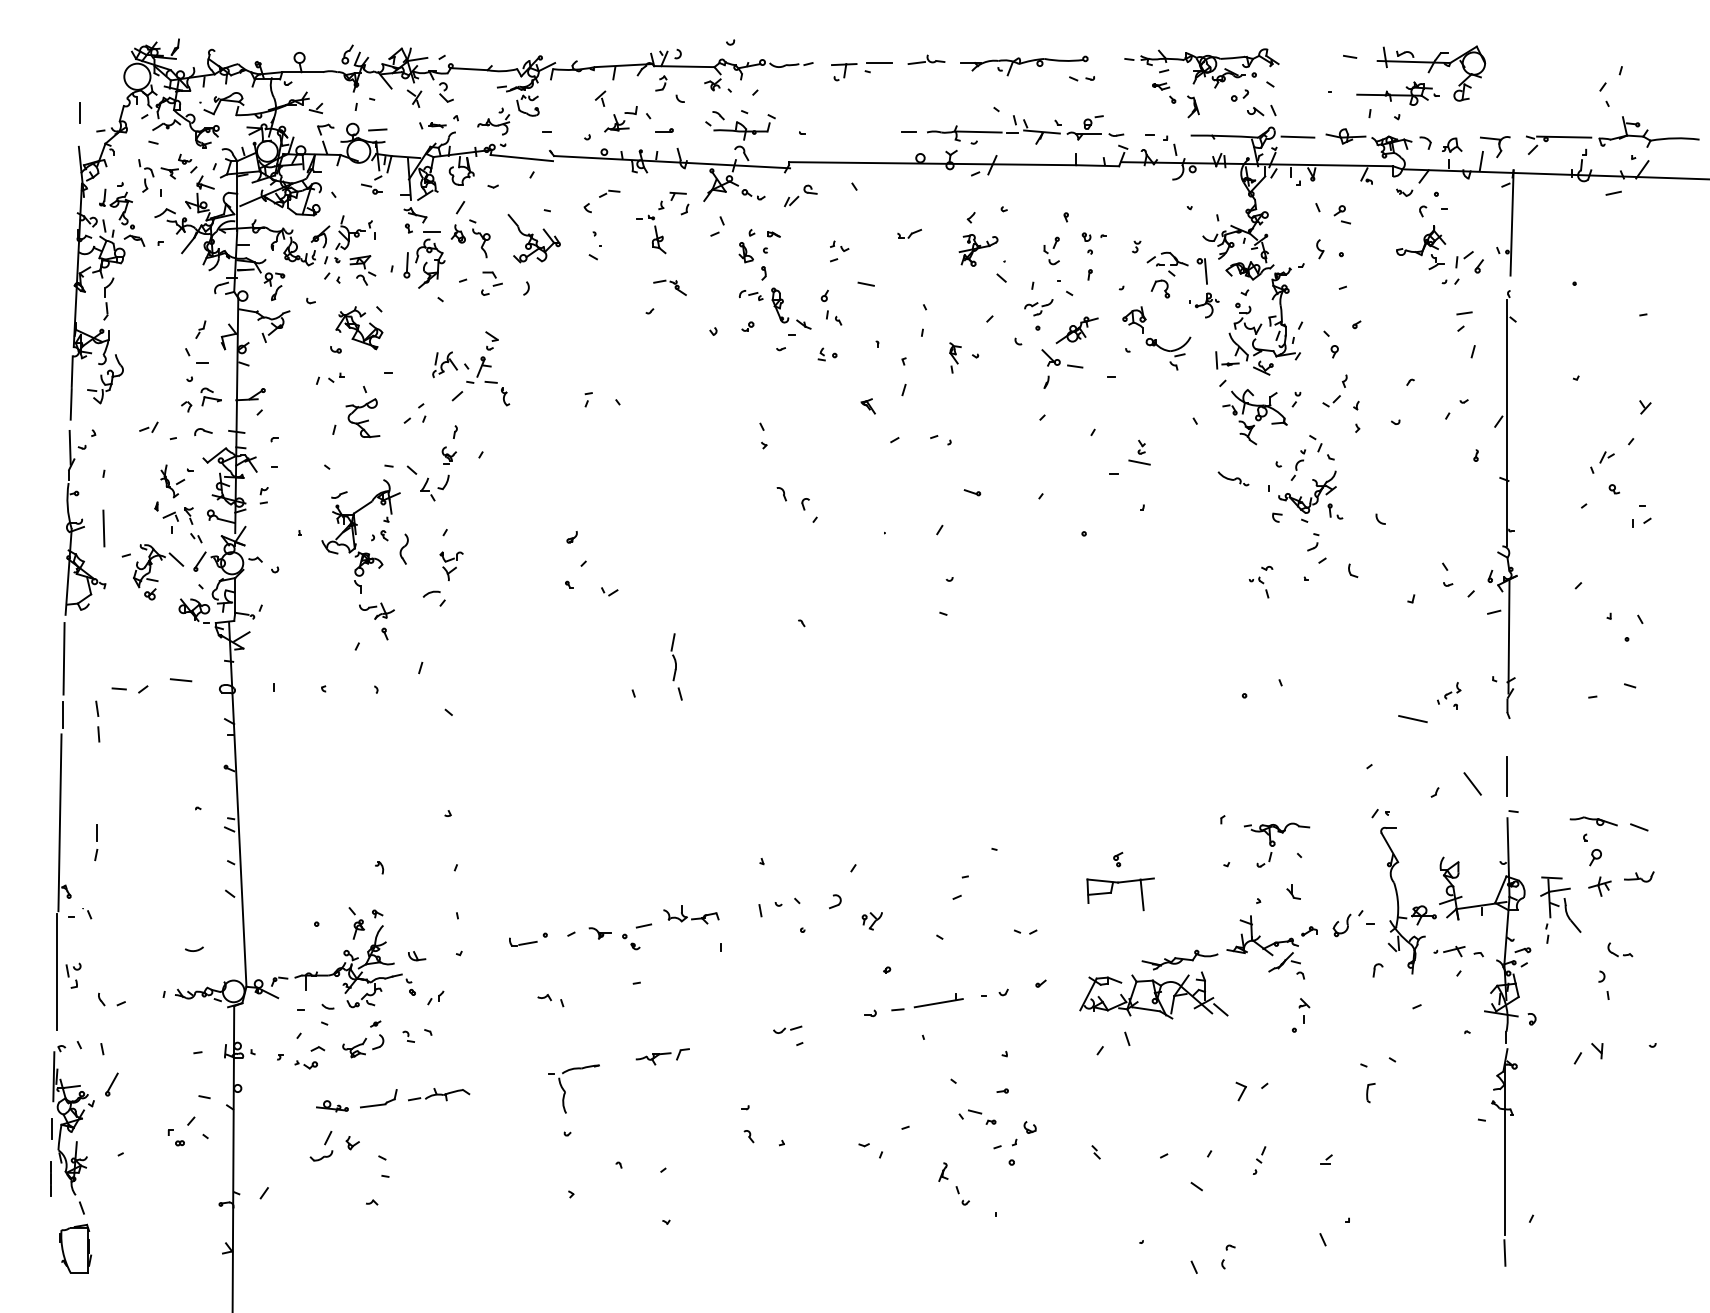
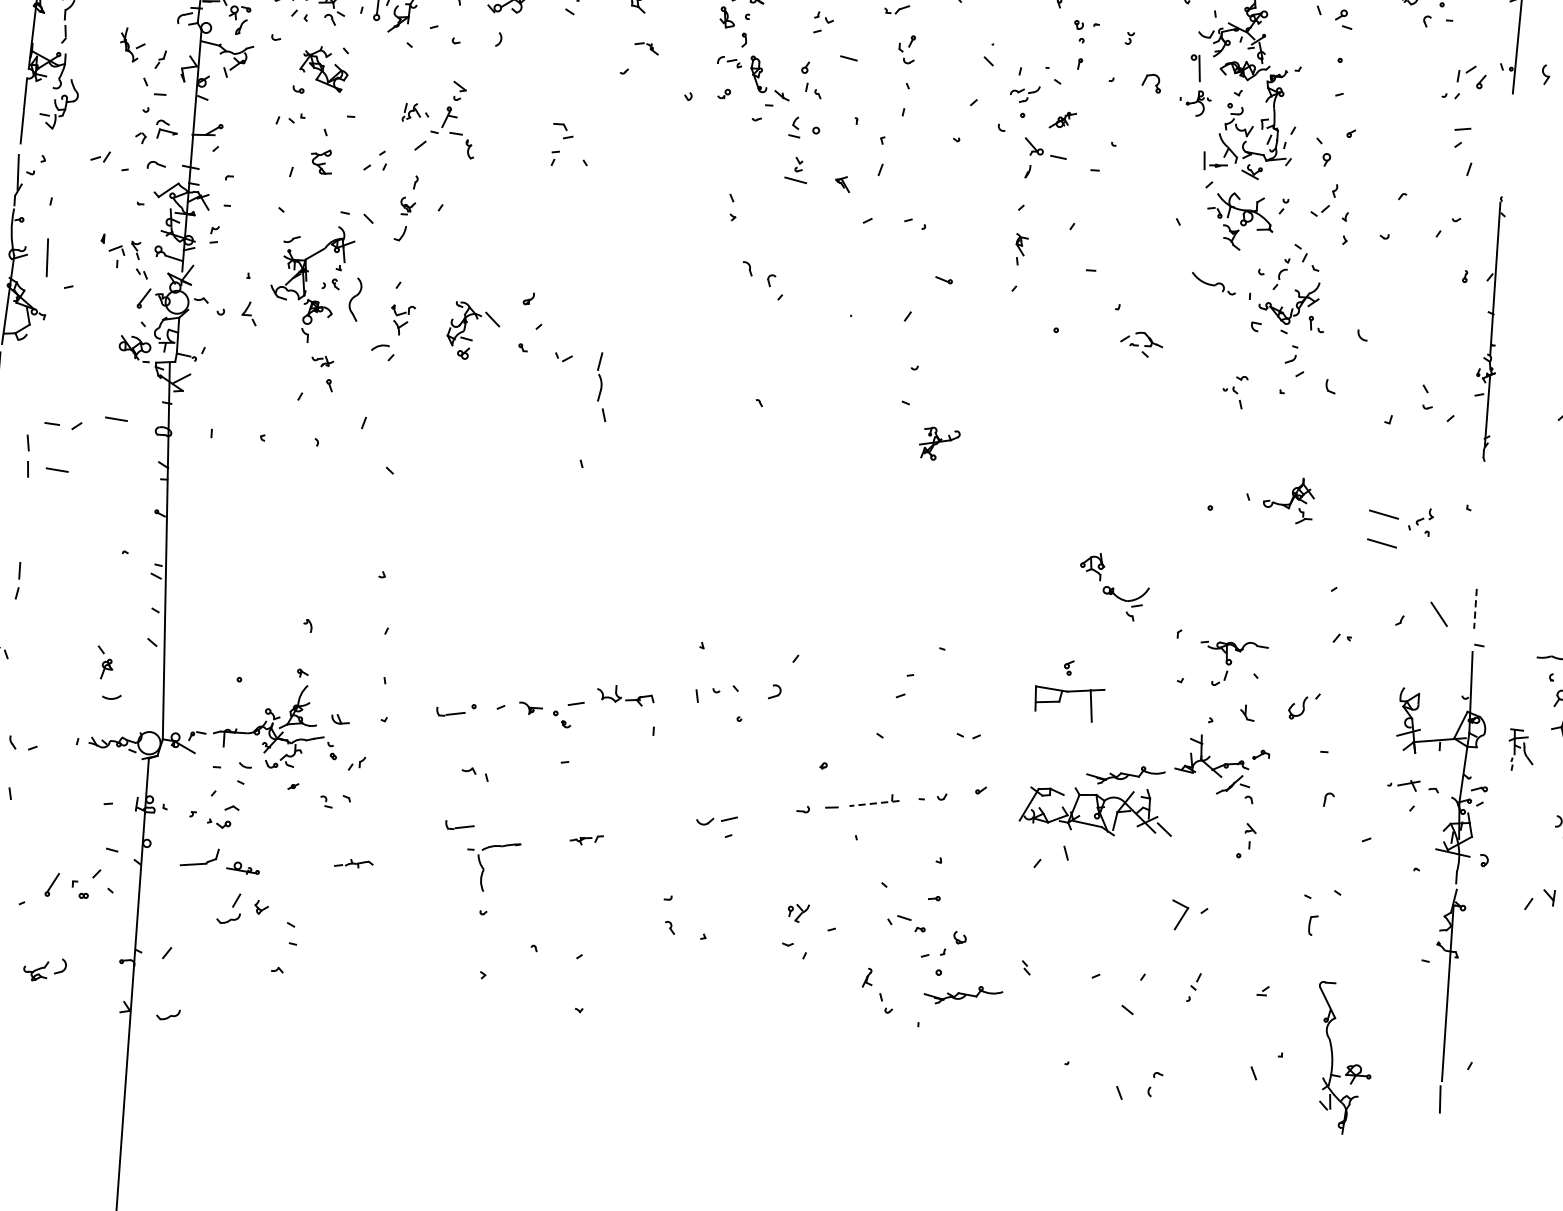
part: (1421, 247) -> (1289, 500), moved
part: (1320, 249) -> (1546, 74), moved
part: (978, 250) -> (939, 444), moved
part: (1051, 250) -> (906, 49), moved
part: (1167, 263) -> (1141, 343), moved
part: (492, 278) -> (563, 130), moved
part: (669, 287) -> (646, 48), size x0.7
part: (1076, 330) -> (1062, 120), size x0.6
part: (1156, 338) -> (1113, 587), moved
part: (827, 354) -> (804, 128), size x1.6
part: (955, 357) -> (1021, 249), moved
part: (450, 364) -> (415, 112), size x0.7
part: (362, 417) -> (321, 161), size x0.6
part: (1139, 452) -> (796, 169), moved
part: (1233, 478) -> (1213, 283), size x1.4
part: (172, 481) -> (132, 45), moved
part: (427, 489) -> (249, 313), moved
part: (1502, 504) -> (1488, 328), size x0.6
part: (403, 548) -> (354, 298), size x1.4
part: (155, 579) -> (469, 338), moved
part: (376, 610) -> (322, 360), size x0.6
part: (676, 666) -> (601, 386), moved
line: (1412, 691) -> (1383, 515), added
line: (126, 733) -> (56, 470), added
line: (1507, 776) -> (1475, 609), solid -> dashed
part: (1413, 907) -> (1347, 1065), moved
part: (1560, 909) -> (1520, 749), size x0.6
part: (871, 921) -> (797, 913), moved
part: (356, 923) -> (104, 662), moved
part: (1347, 923) -> (1303, 706), moved
line: (938, 1003) -> (874, 803), solid -> dashed
part: (787, 1029) -> (716, 820), size x1.4
part: (363, 1046) -> (45, 970), moved
part: (539, 1050) -> (460, 824), added
part: (662, 1056) -> (586, 839), size x0.6
part: (111, 1084) -> (51, 884), moved
part: (1240, 1091) -> (1179, 915), size x1.6
part: (439, 1094) -> (354, 863), size x0.6
part: (378, 1098) -> (199, 857), moved
part: (1036, 1182) -> (962, 994), added
part: (269, 1252) -> (168, 1014), added

